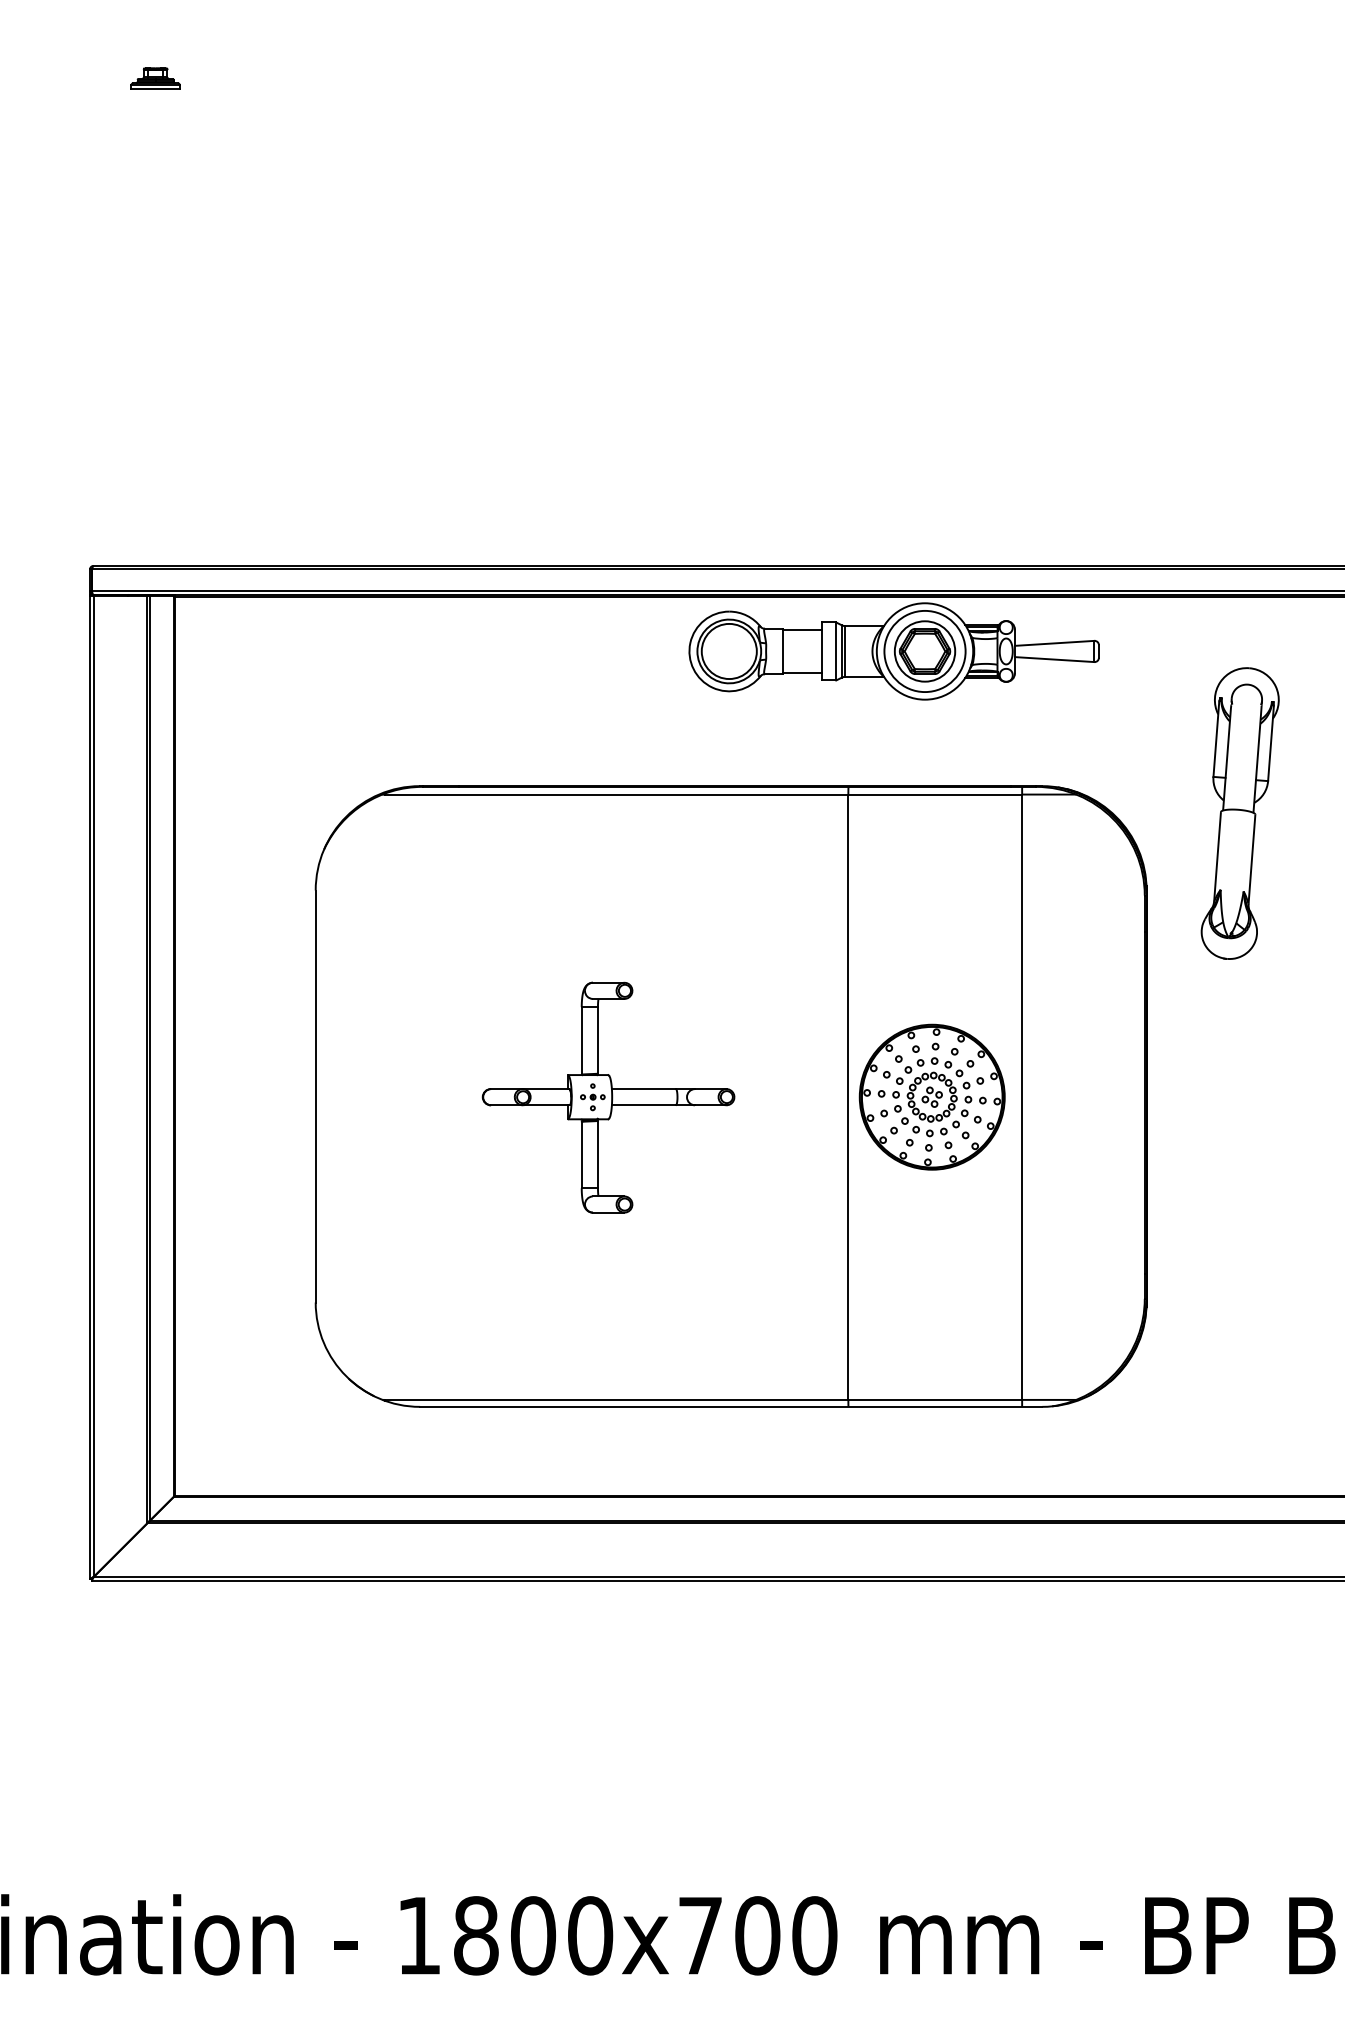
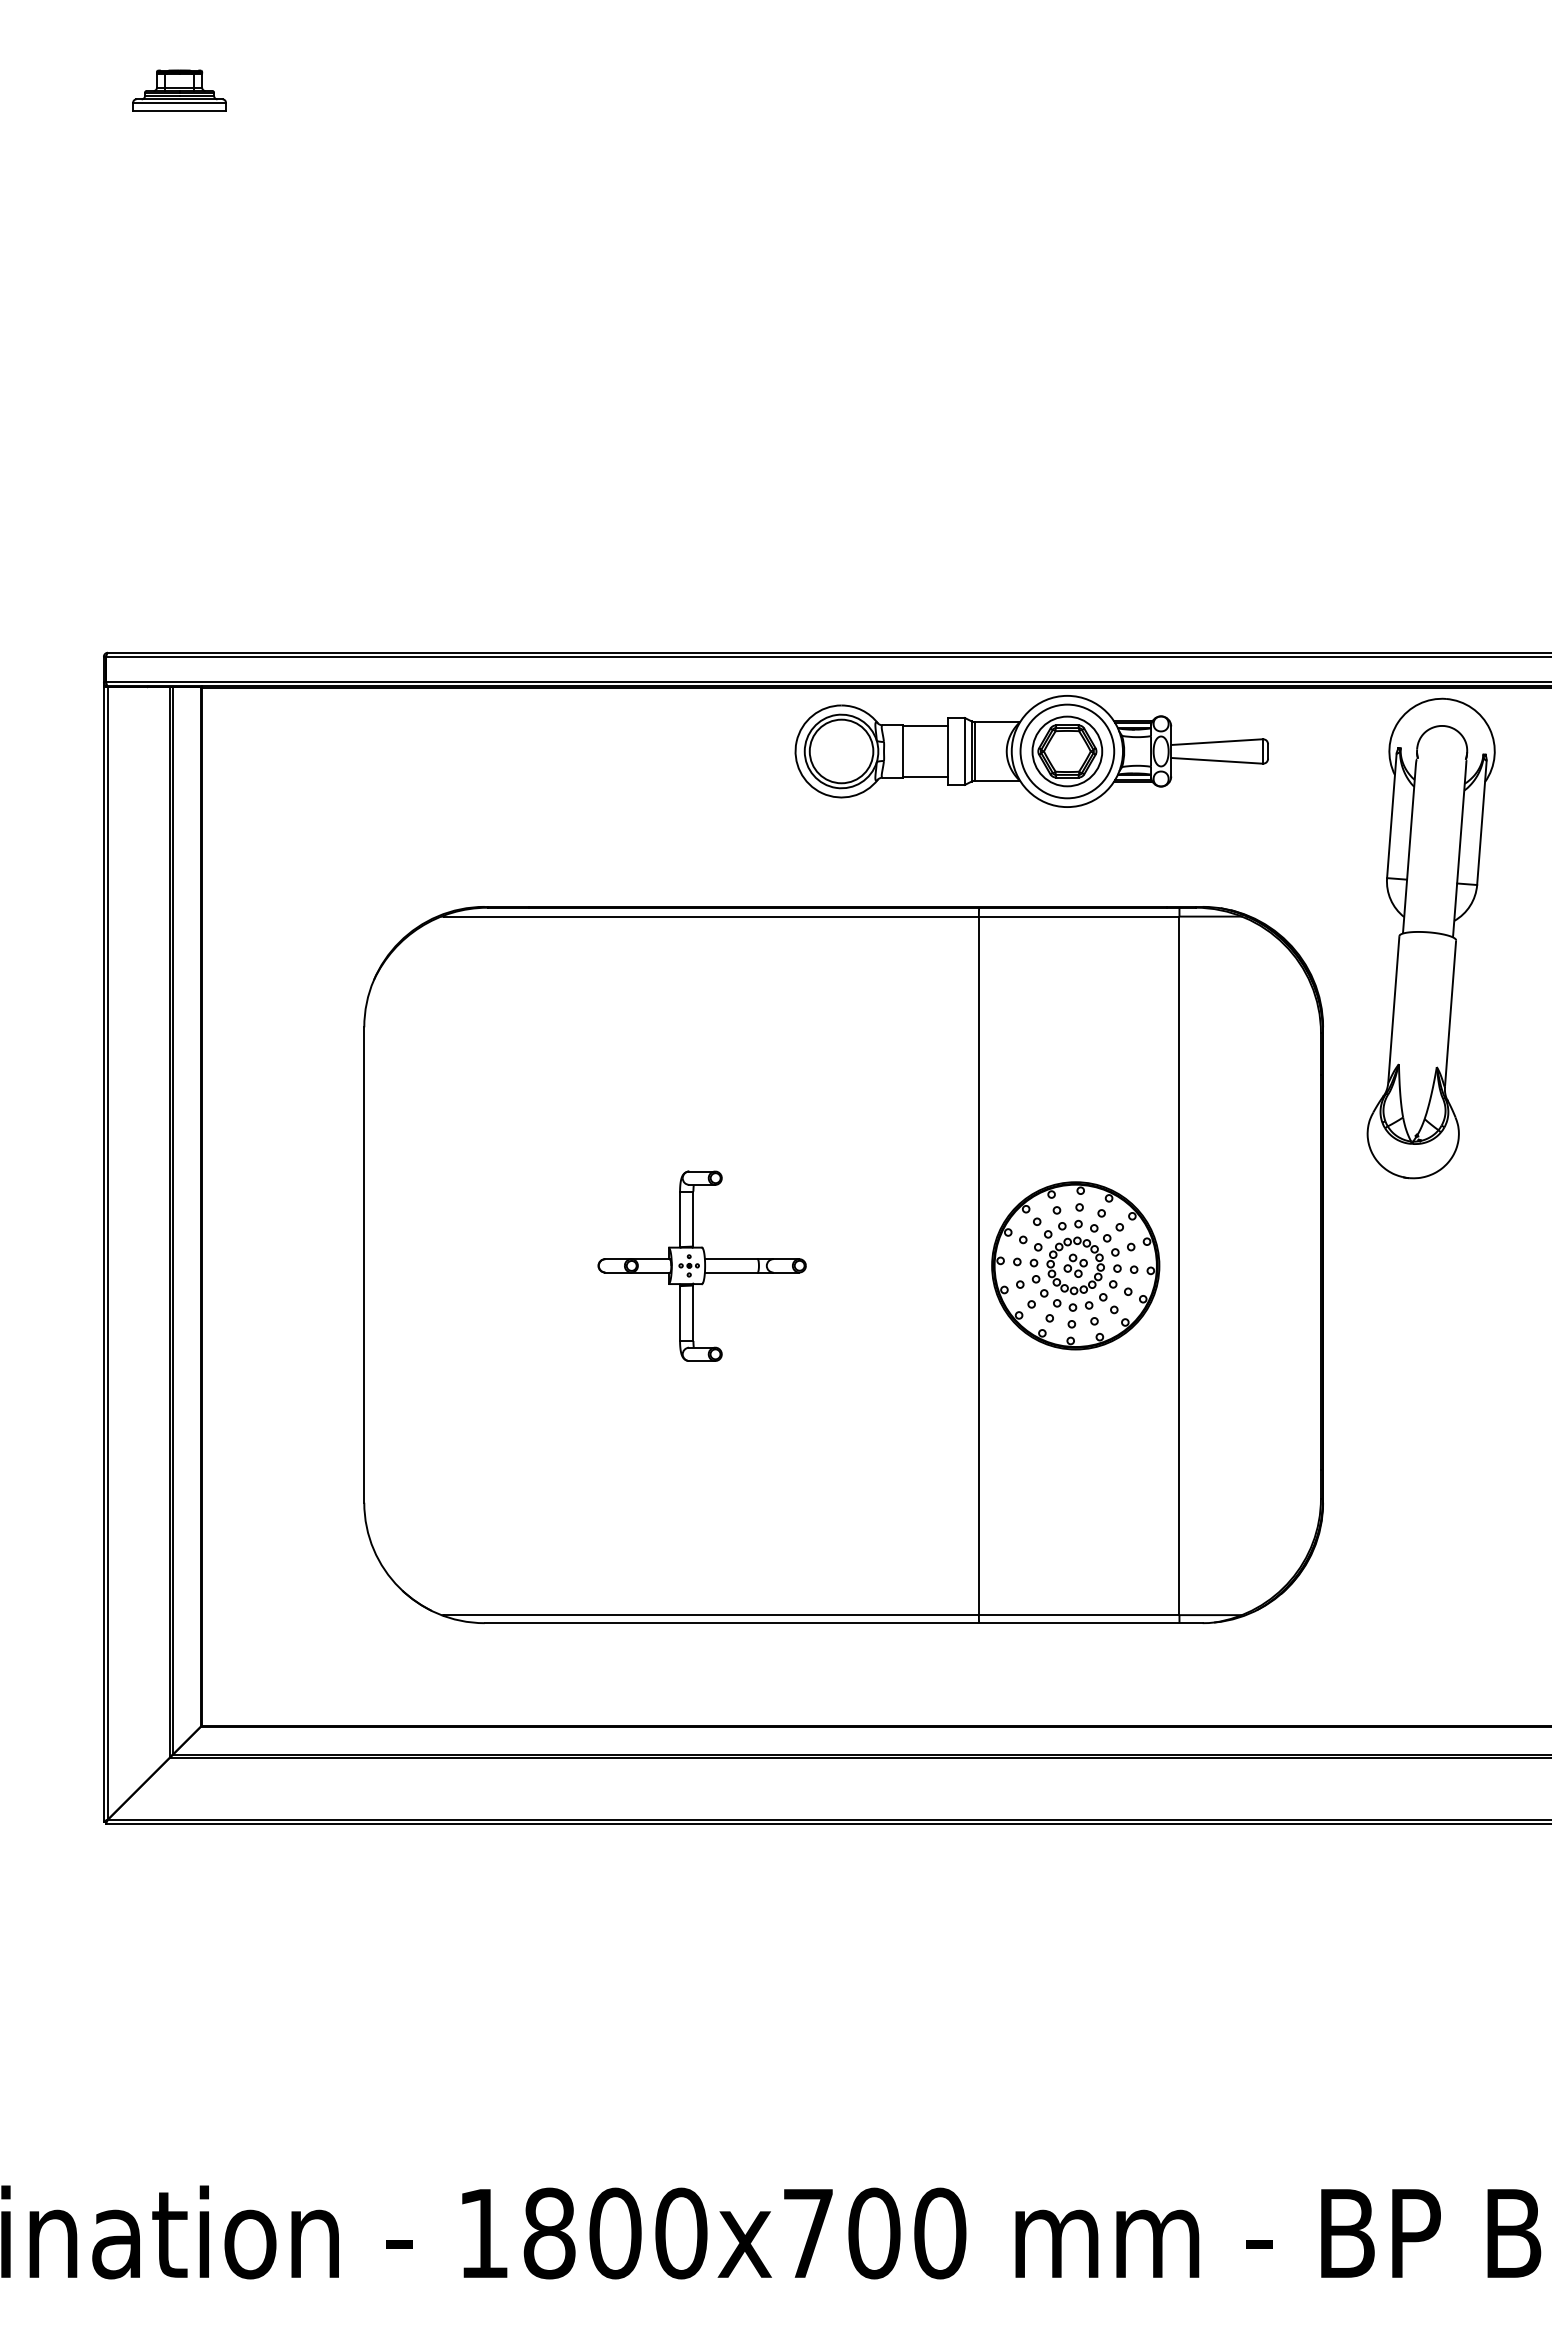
part: (155, 78) -> (179, 90), size x1.67
part: (1239, 813) -> (1430, 938), size x1.43
part: (607, 1096) -> (701, 1265), size x0.71

